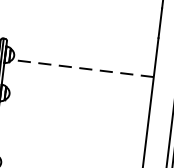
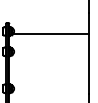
line: (81, 68) -> (50, 33), dashed -> solid

